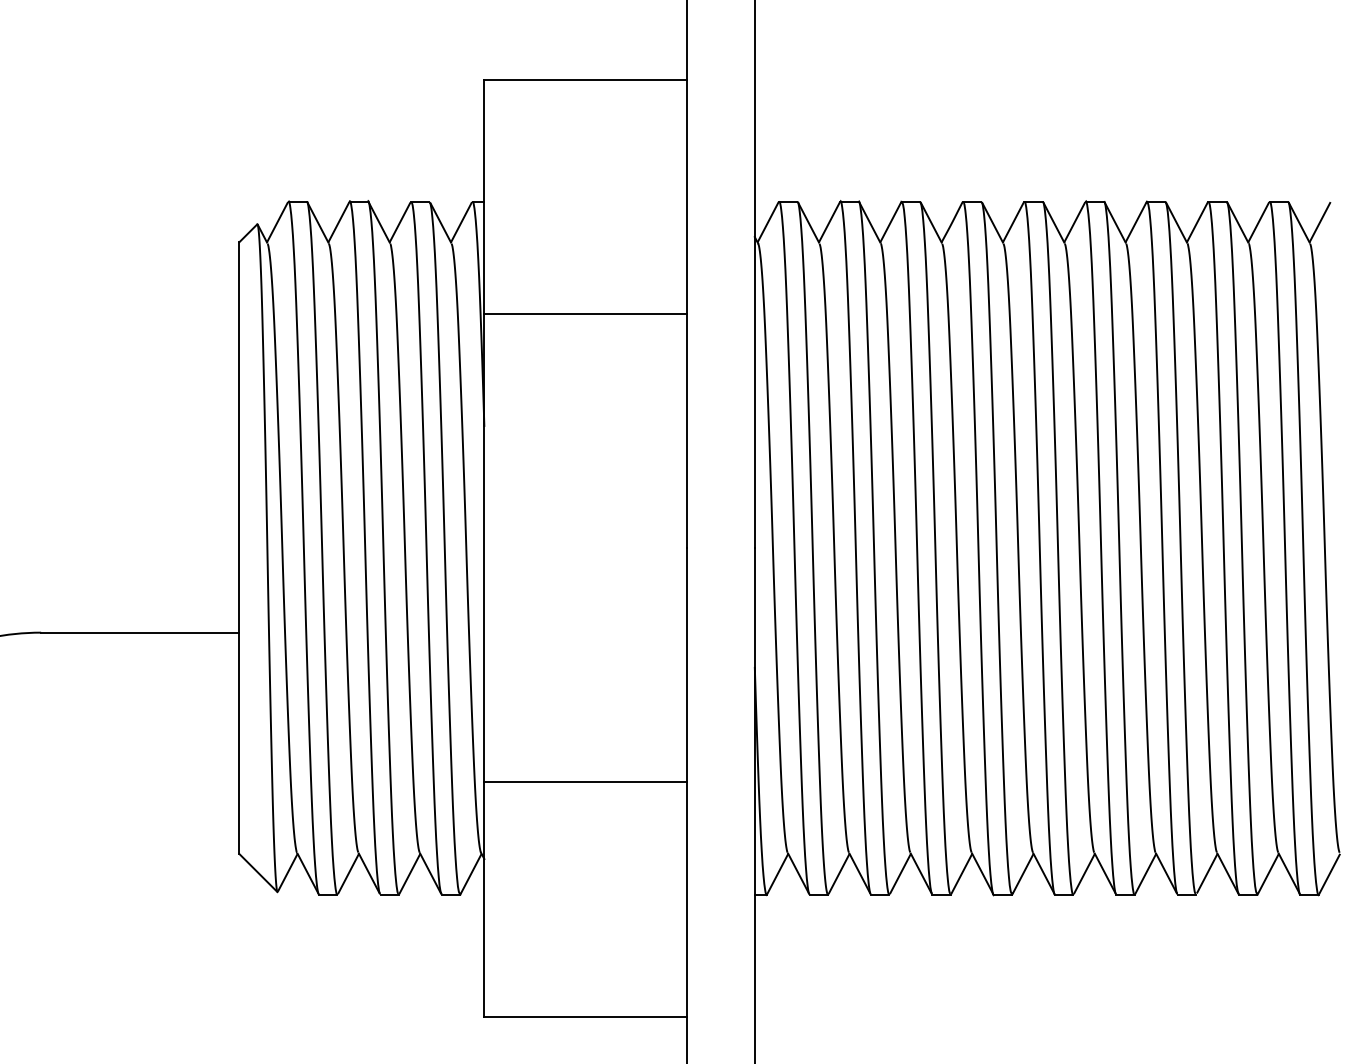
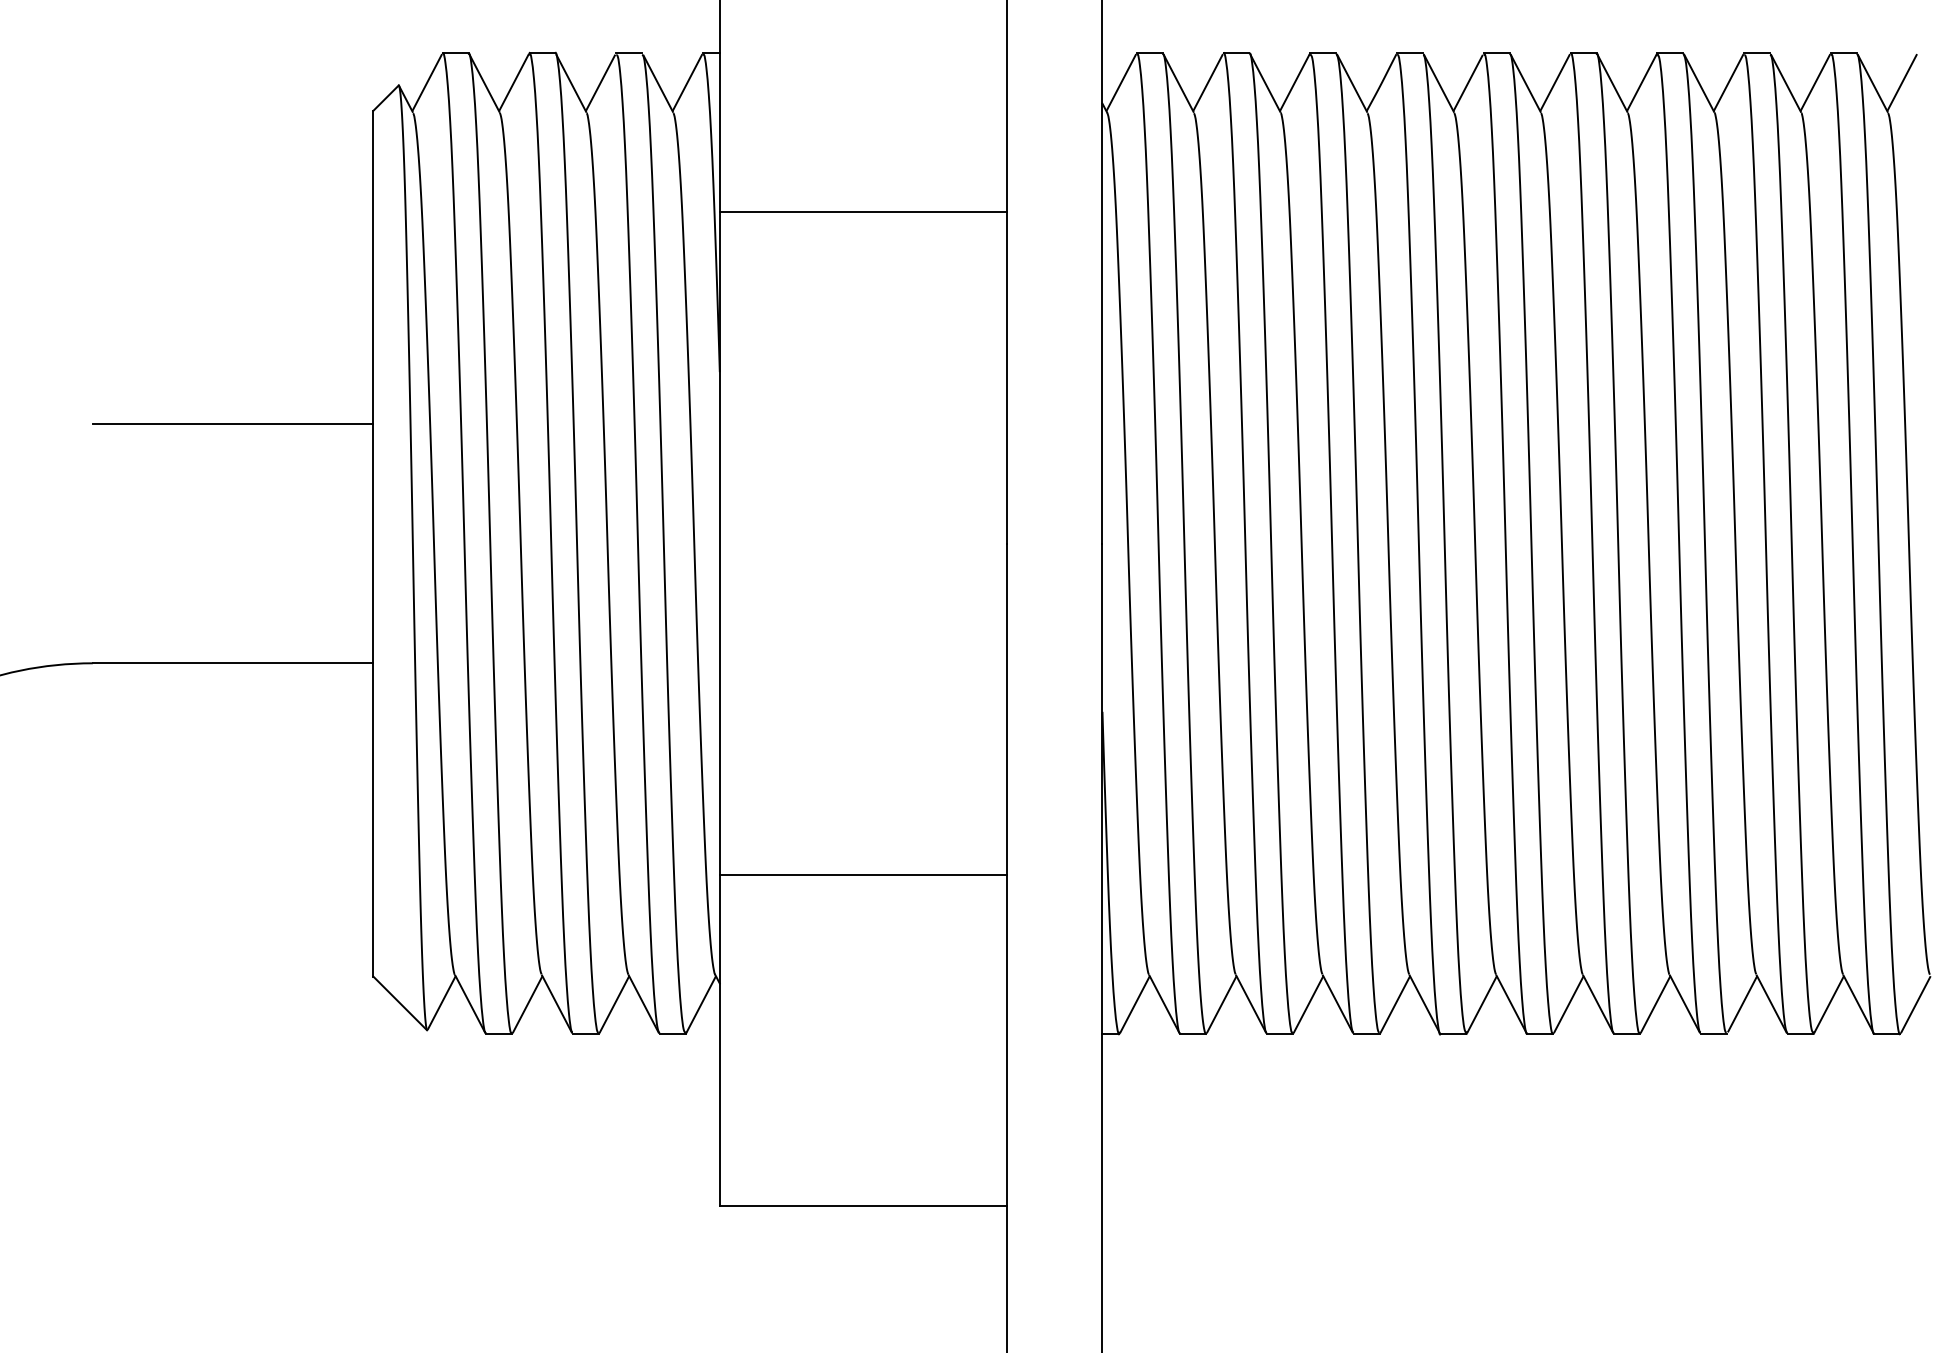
line: (140, 463) -> (233, 423), added

